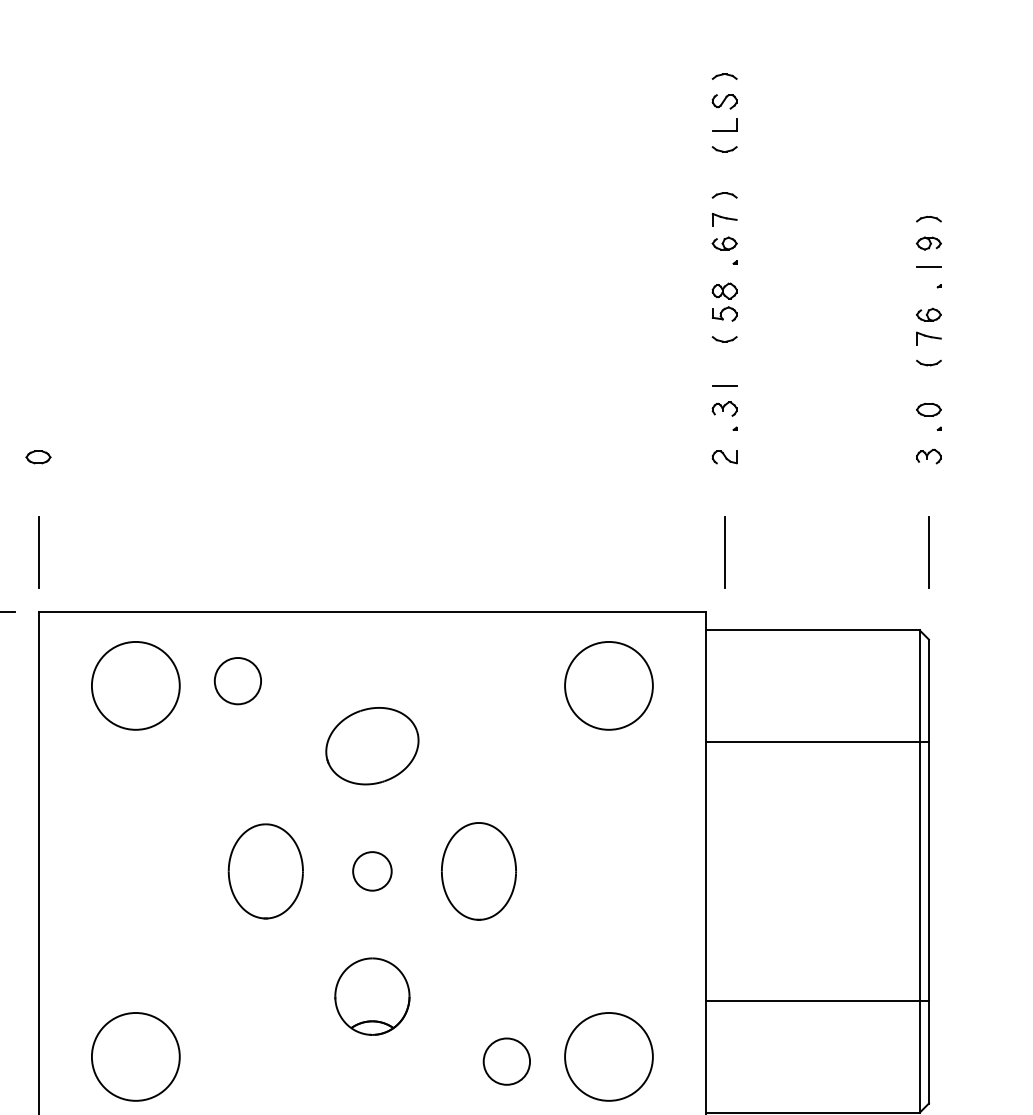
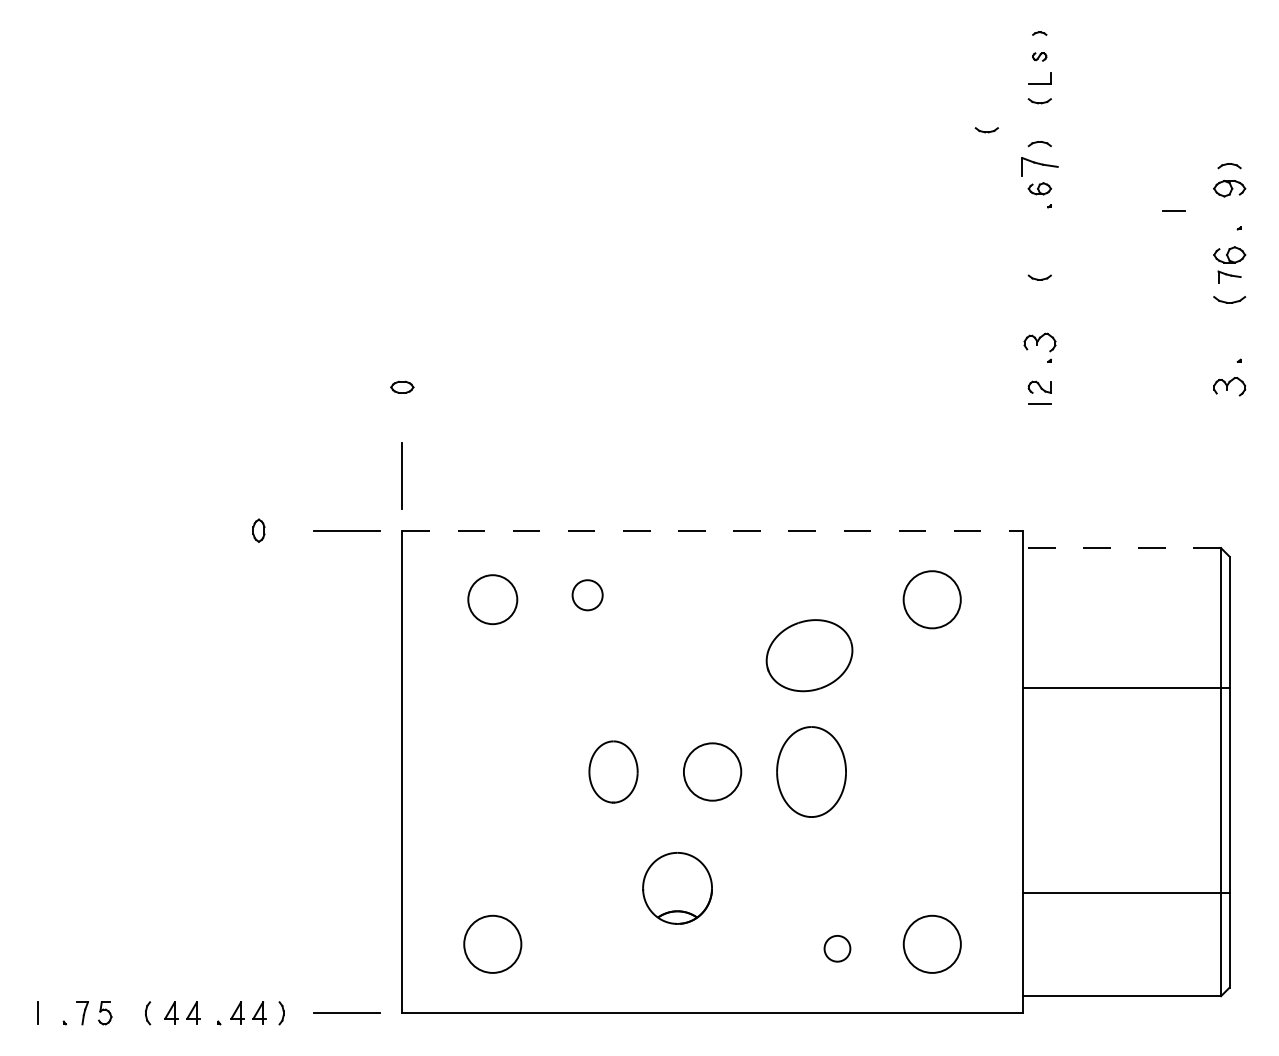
part: (724, 76) -> (1039, 33), size x0.6
part: (724, 101) -> (1039, 56), size x0.6
part: (667, 180) -> (986, 130), added
part: (724, 219) -> (1039, 166), size x1.6
part: (928, 243) -> (1229, 188), size x1.4
line: (928, 266) -> (1173, 210), moved
part: (724, 302) -> (1039, 243), removed
part: (928, 314) -> (1229, 254), size x1.4
part: (928, 362) -> (1229, 299), size x1.4
line: (724, 385) -> (1039, 403), moved
part: (724, 409) -> (1039, 342), size x1.4
part: (928, 409) -> (1229, 342), removed
part: (928, 456) -> (1229, 386), size x1.4
line: (724, 552) -> (1039, 475), removed
line: (928, 552) -> (1229, 475), removed
line: (373, 611) -> (713, 530), solid -> dashed
line: (812, 630) -> (1121, 548), solid -> dashed
circle: (237, 680) -> (587, 594), size x0.7
circle: (135, 685) -> (492, 599), size x0.6
circle: (608, 685) -> (931, 599), size x0.7
line: (816, 741) -> (1125, 687), moved
part: (372, 745) -> (809, 655), moved
part: (265, 870) -> (613, 771), size x0.7
circle: (372, 870) -> (712, 771), size x1.6
part: (372, 996) -> (677, 888), moved
circle: (135, 1057) -> (492, 944), size x0.7
circle: (609, 1057) -> (932, 944), size x0.7
circle: (505, 1061) -> (836, 948), size x0.6

